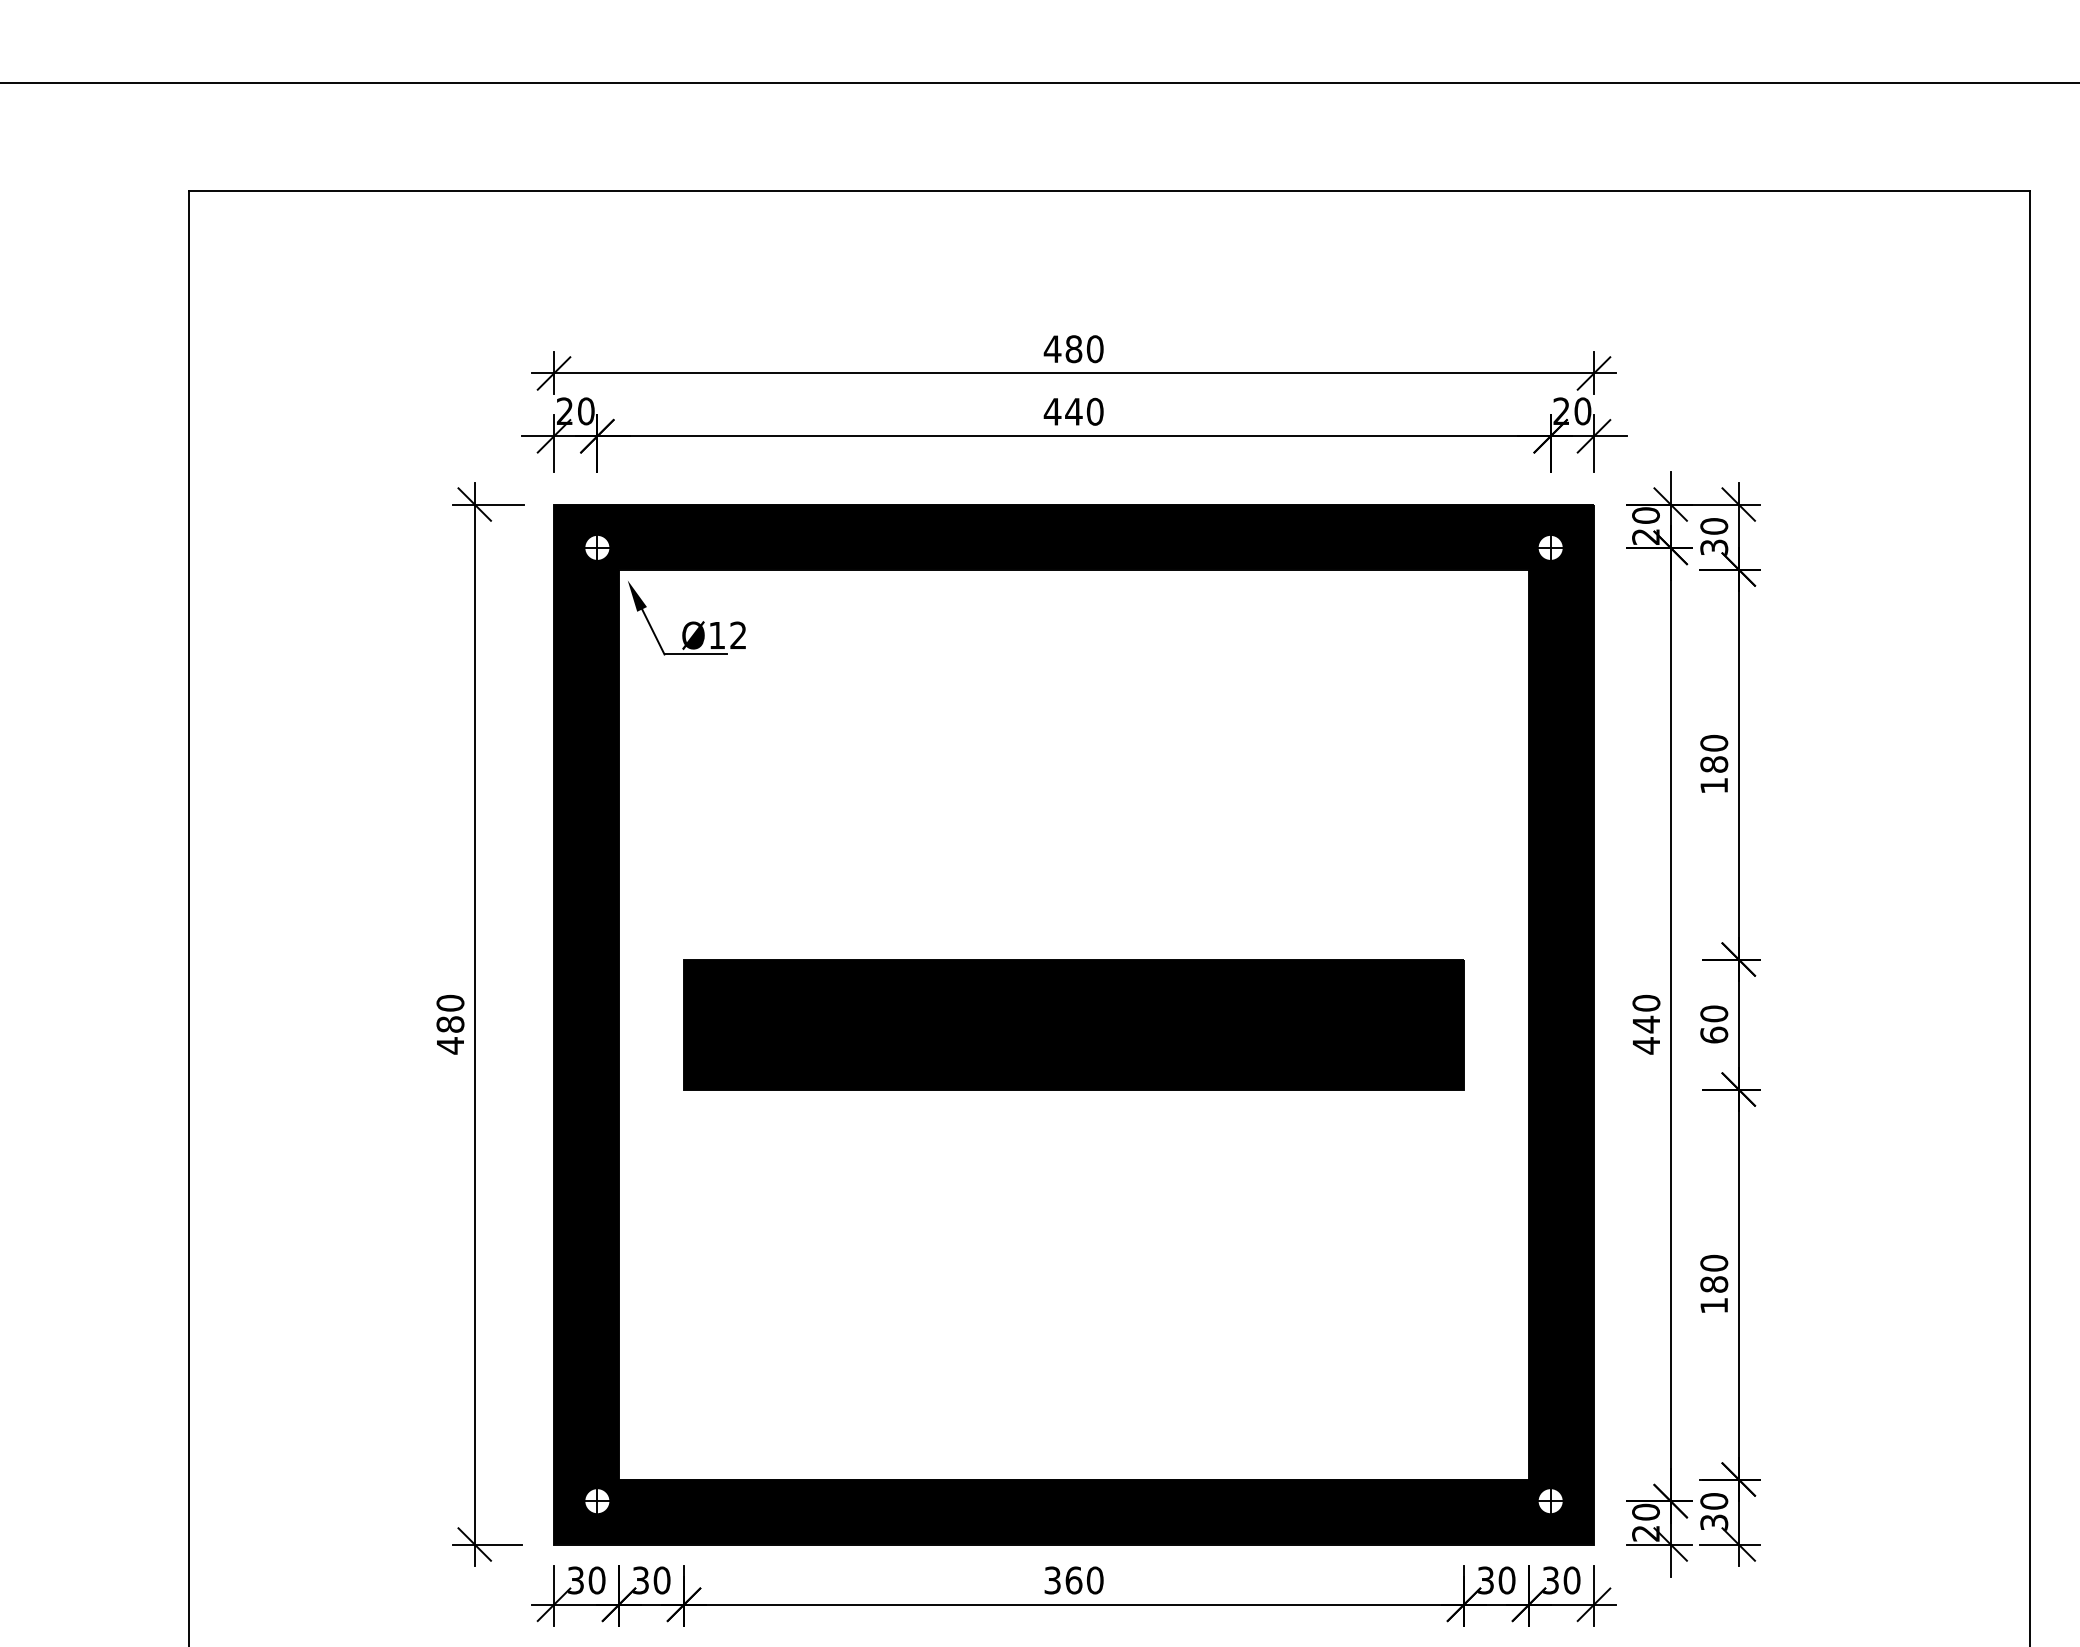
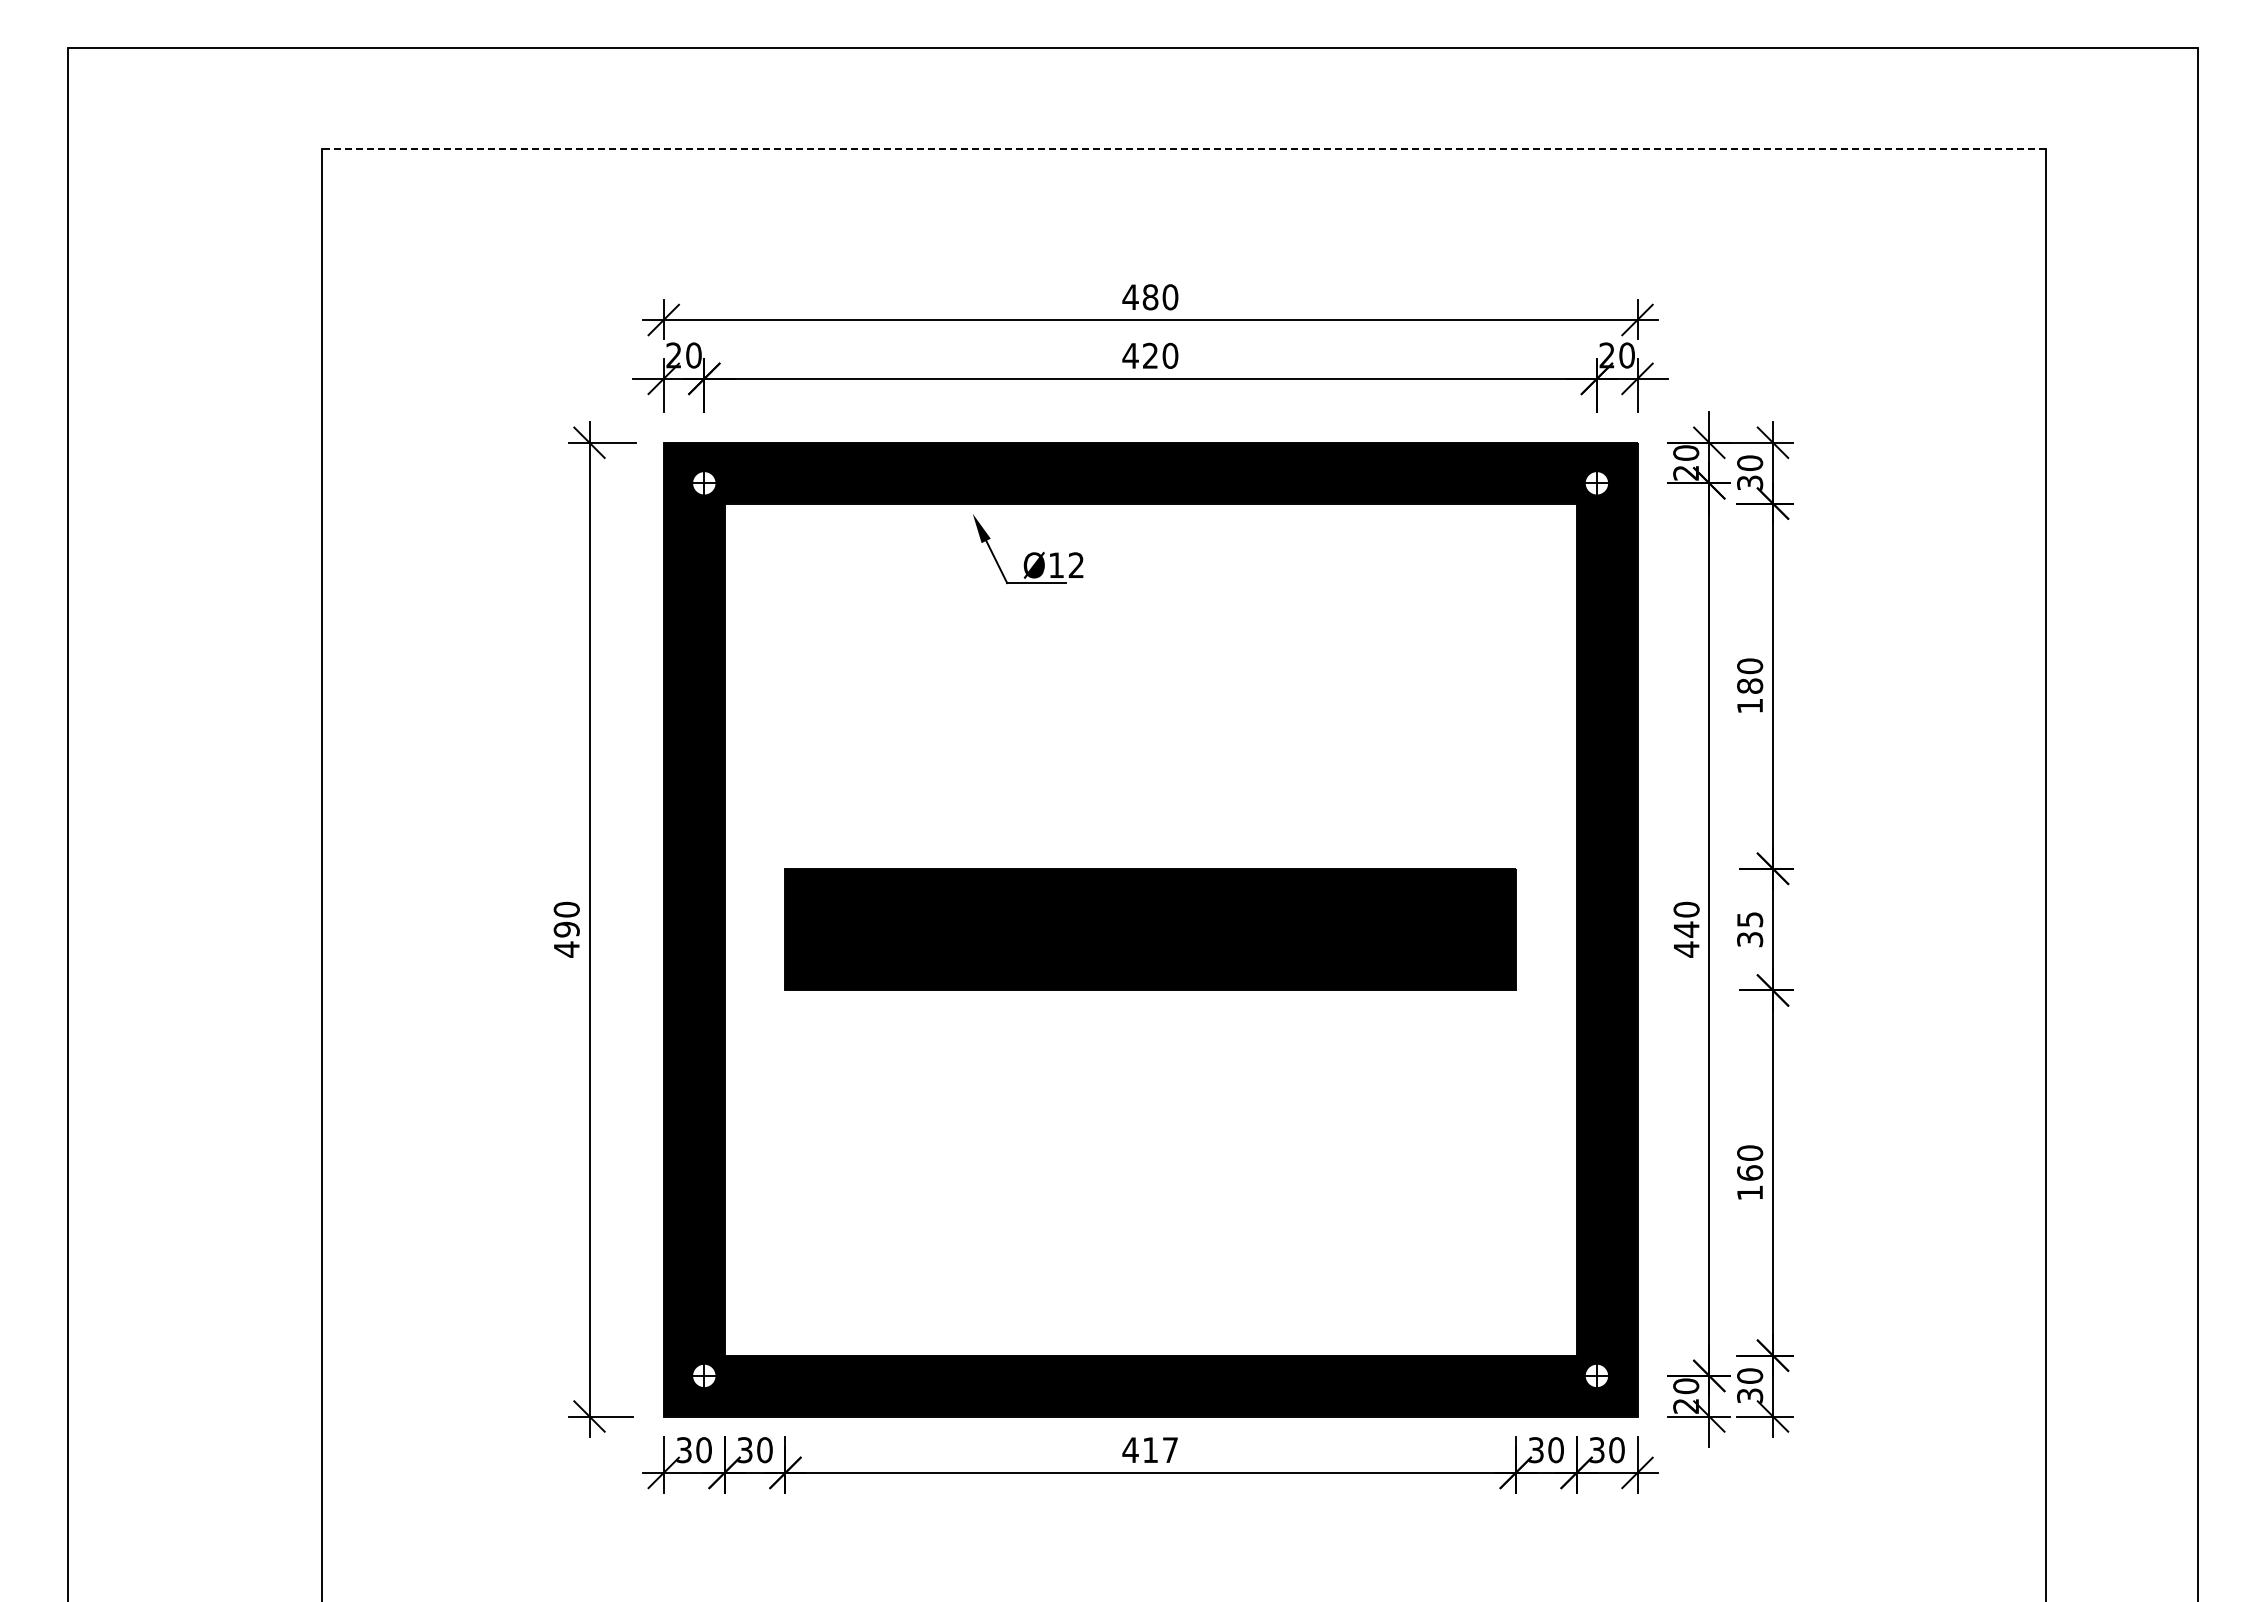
line: (1109, 191) -> (1183, 149), solid -> dashed
text: (1073, 411) -> (1150, 355), 440 -> 420
part: (687, 618) -> (1028, 549), moved
text: (450, 1024) -> (566, 929), 480 -> 490
text: (1714, 1024) -> (1750, 929), 60 -> 35
text: (1714, 1283) -> (1750, 1172), 180 -> 160
text: (1073, 1580) -> (1150, 1450), 360 -> 417

